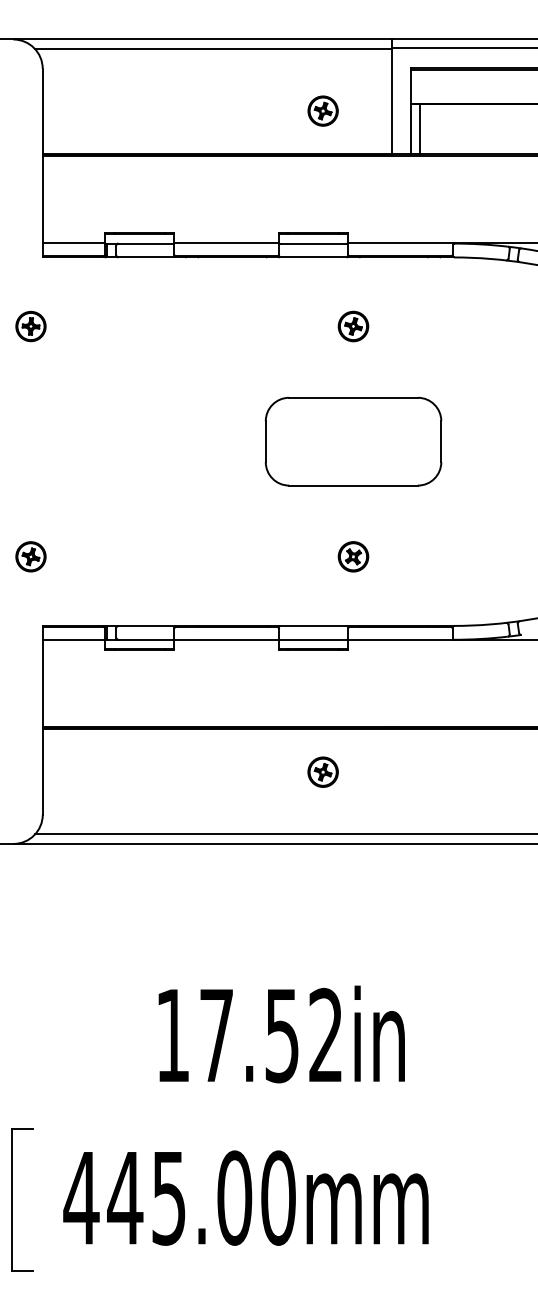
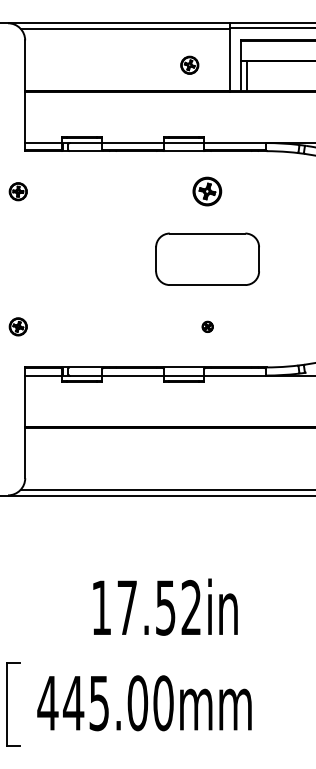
part: (353, 326) -> (207, 191), size x1.6
part: (353, 556) -> (207, 326), size x0.6
part: (322, 770) -> (189, 452), removed

